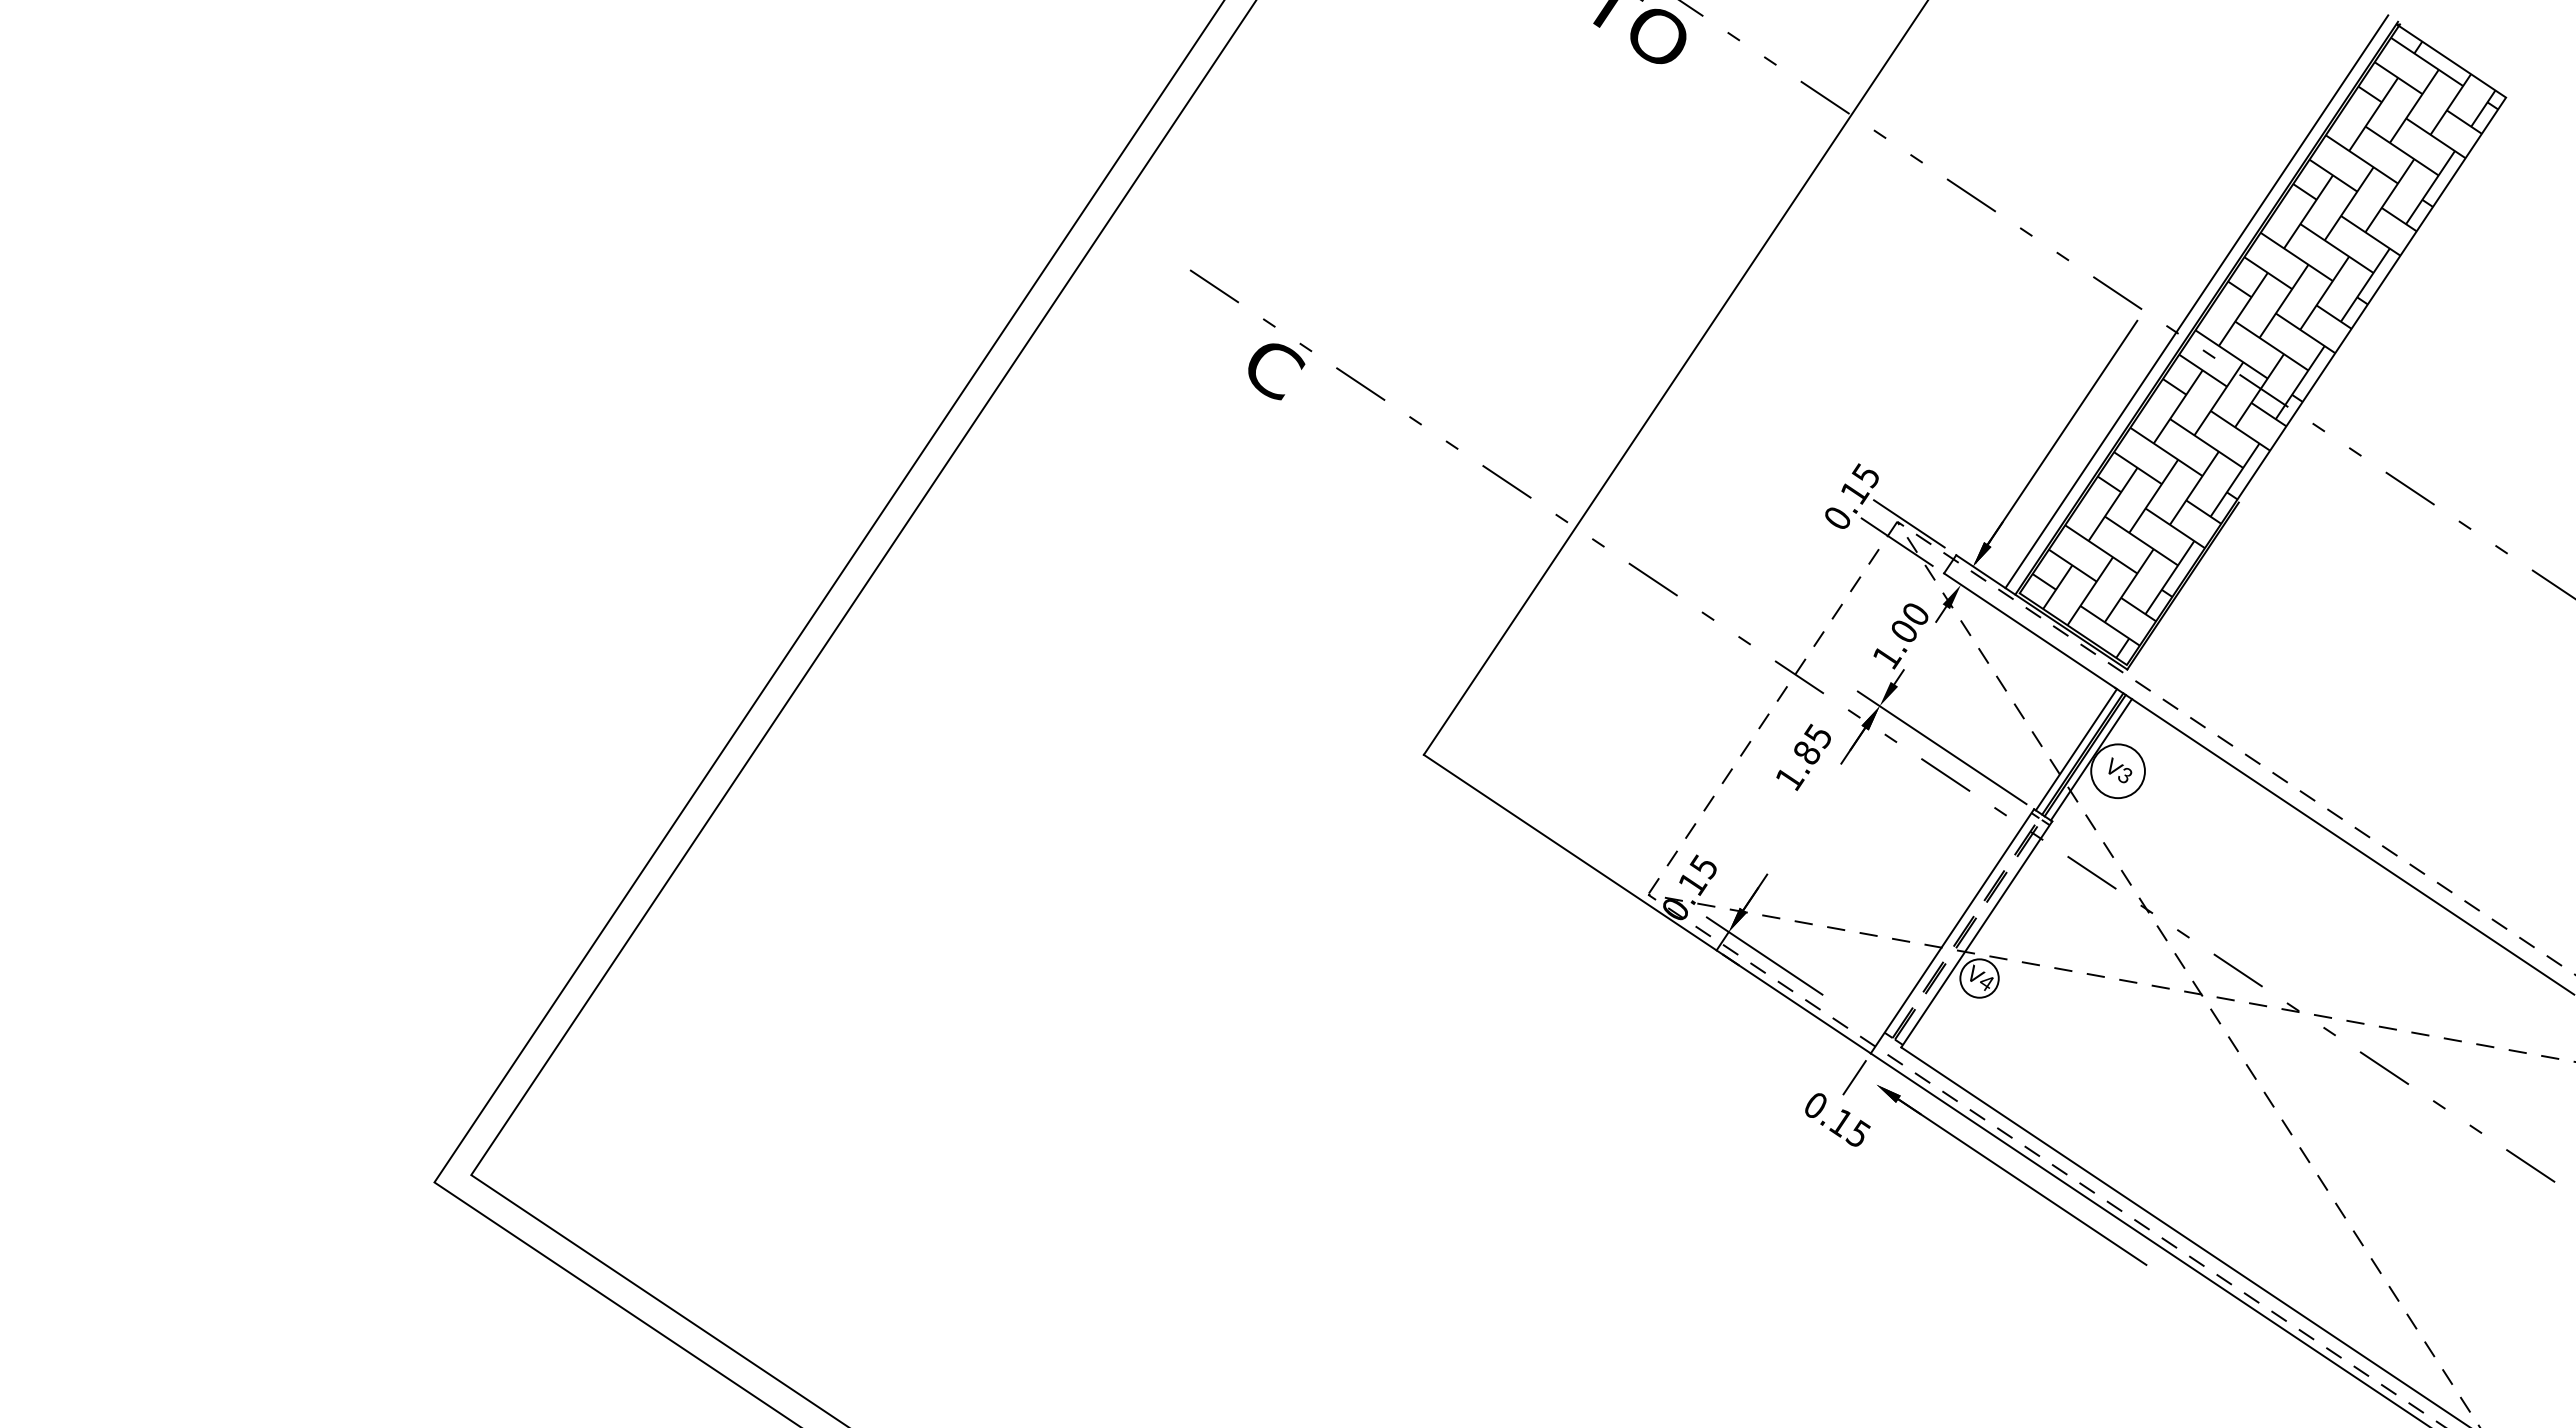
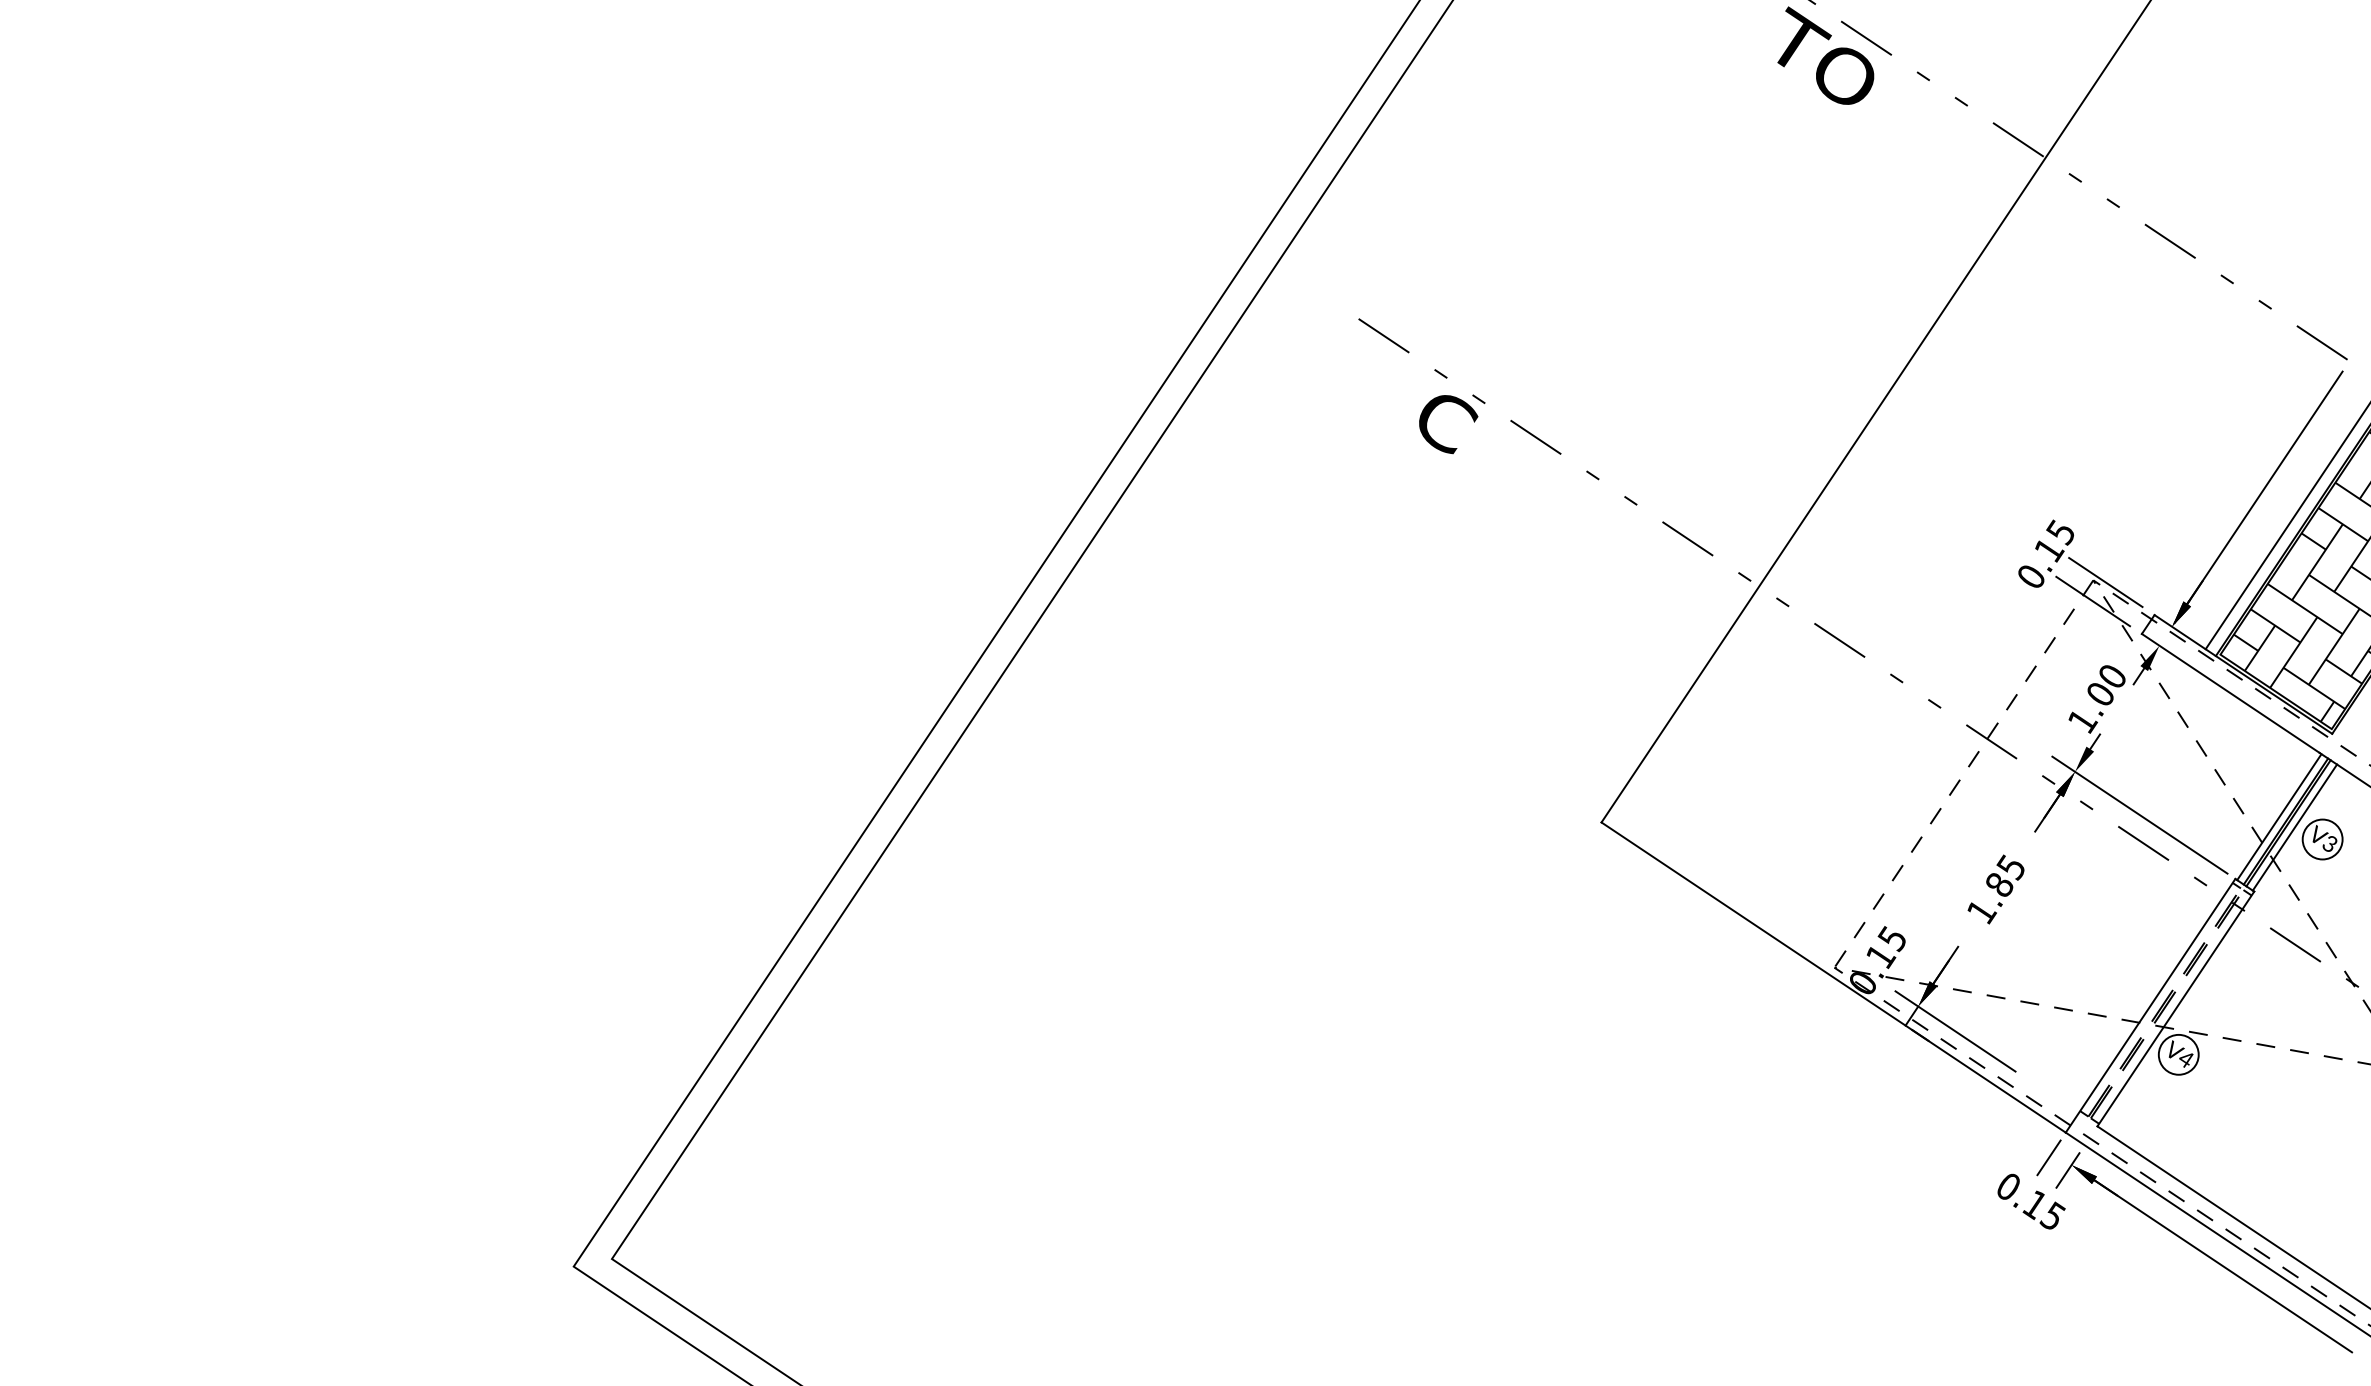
text: (1803, 757) -> (1995, 889), moved
circle: (2117, 771) -> (2322, 839), size x0.71
line: (1872, 1089) -> (2067, 1170), added

